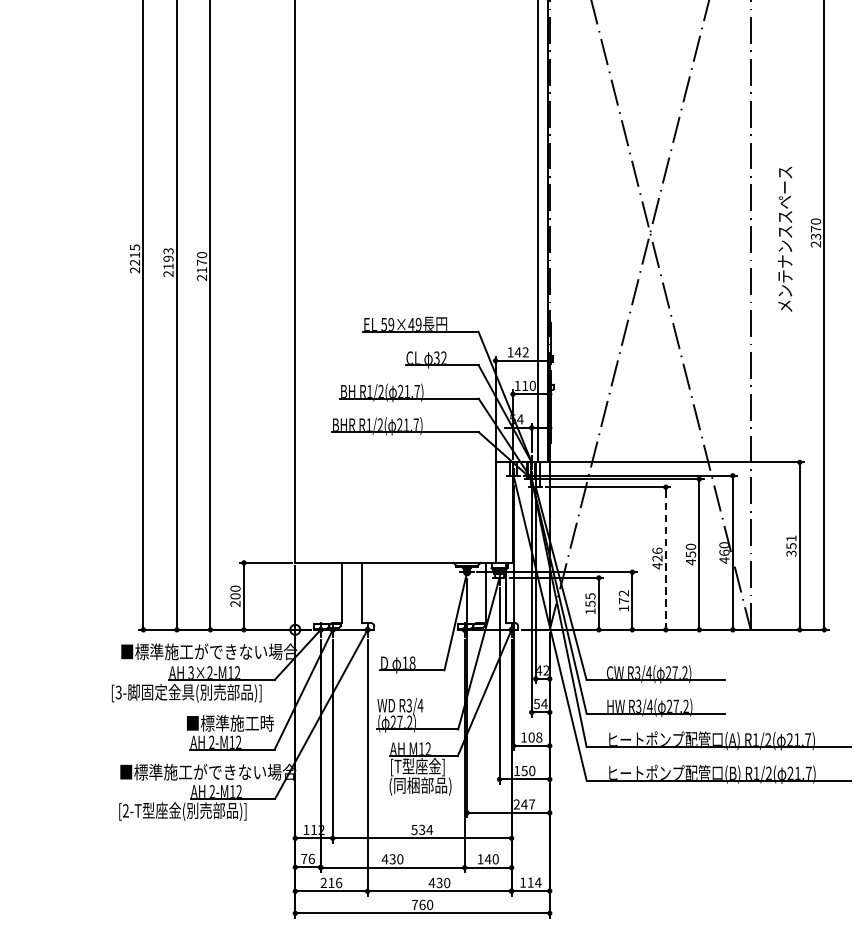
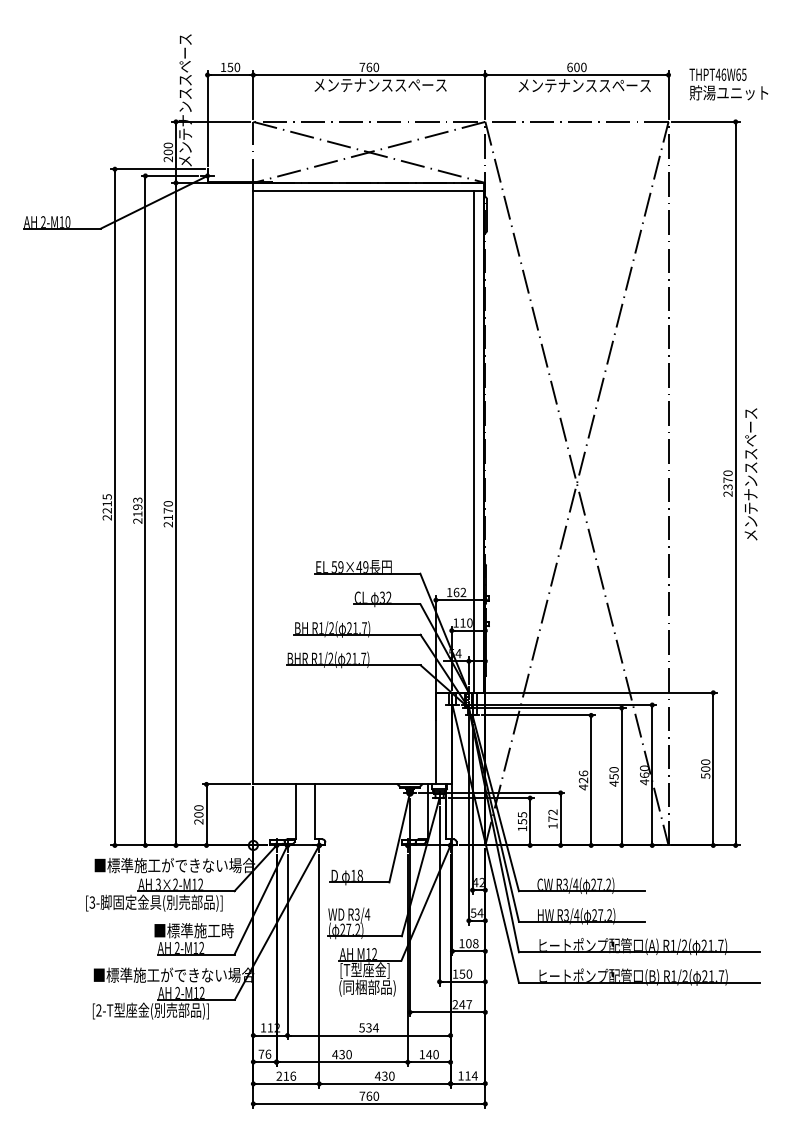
text: (784, 239) -> (750, 474), moved
text: (518, 352) -> (456, 592), 142 -> 162
text: (791, 545) -> (705, 768), 351 -> 500
line: (666, 558) -> (591, 780), dashed -> solid

